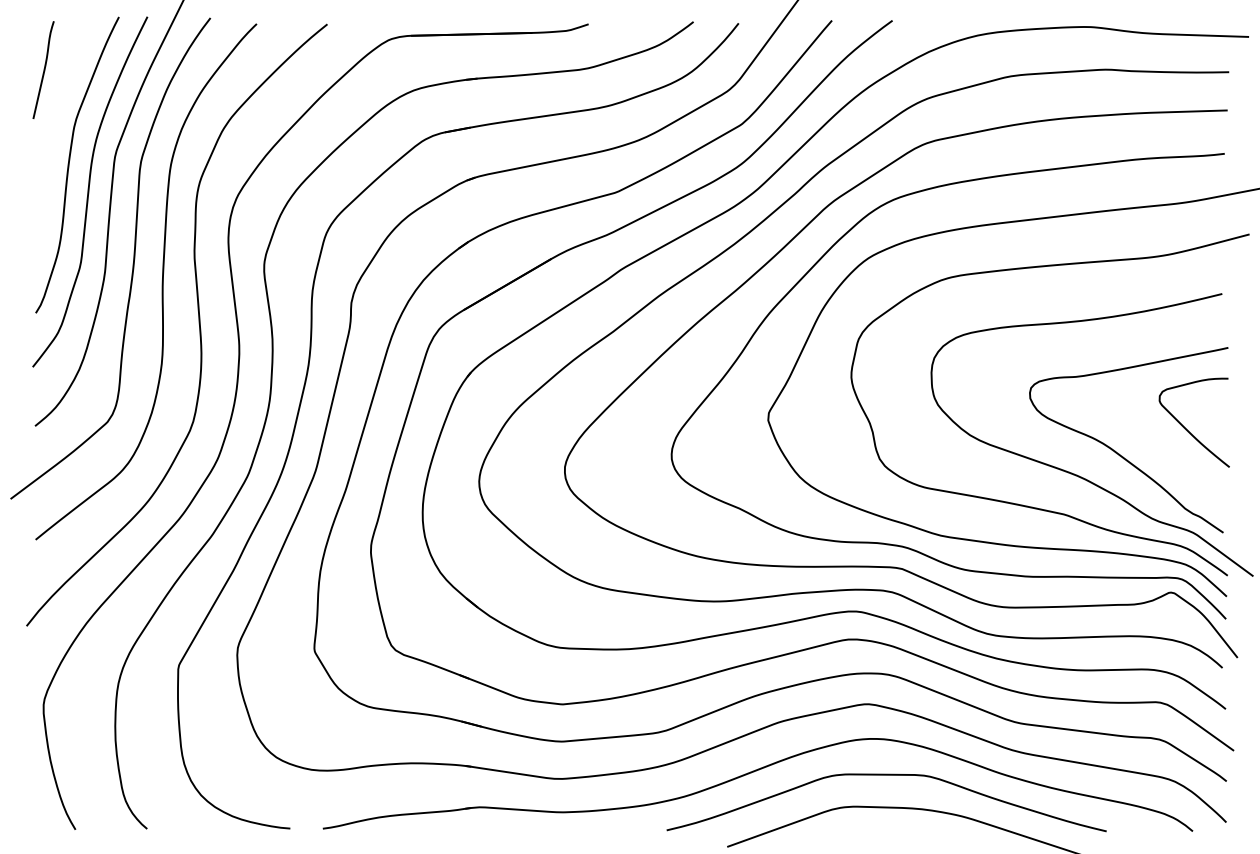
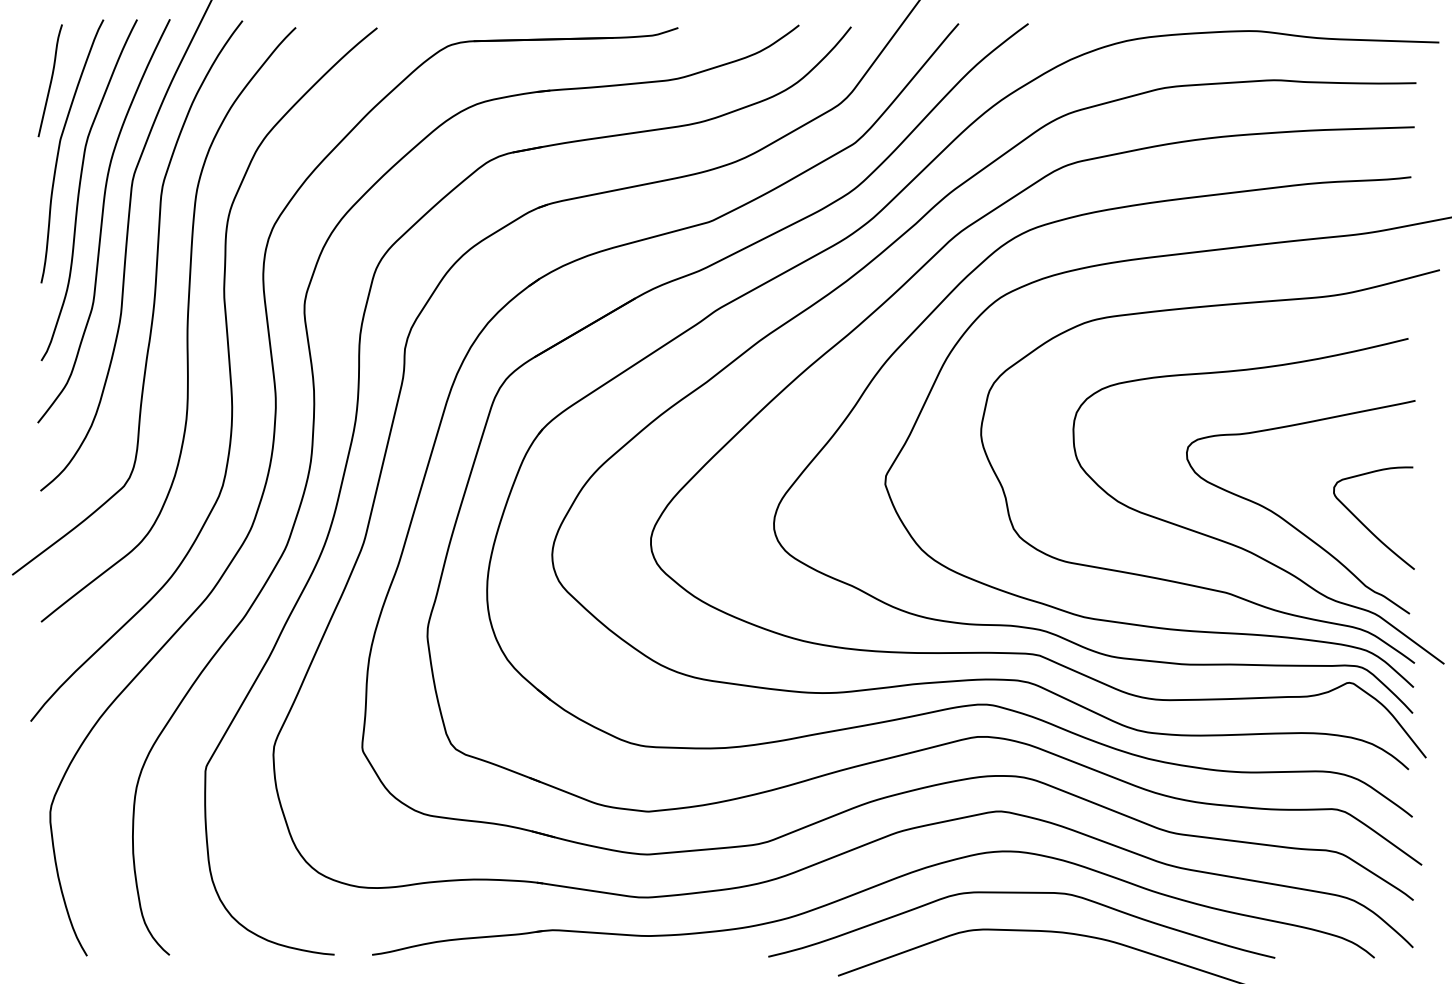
curve: (52, 127) -> (60, 146), added
curve: (1186, 428) -> (1364, 524), moved

